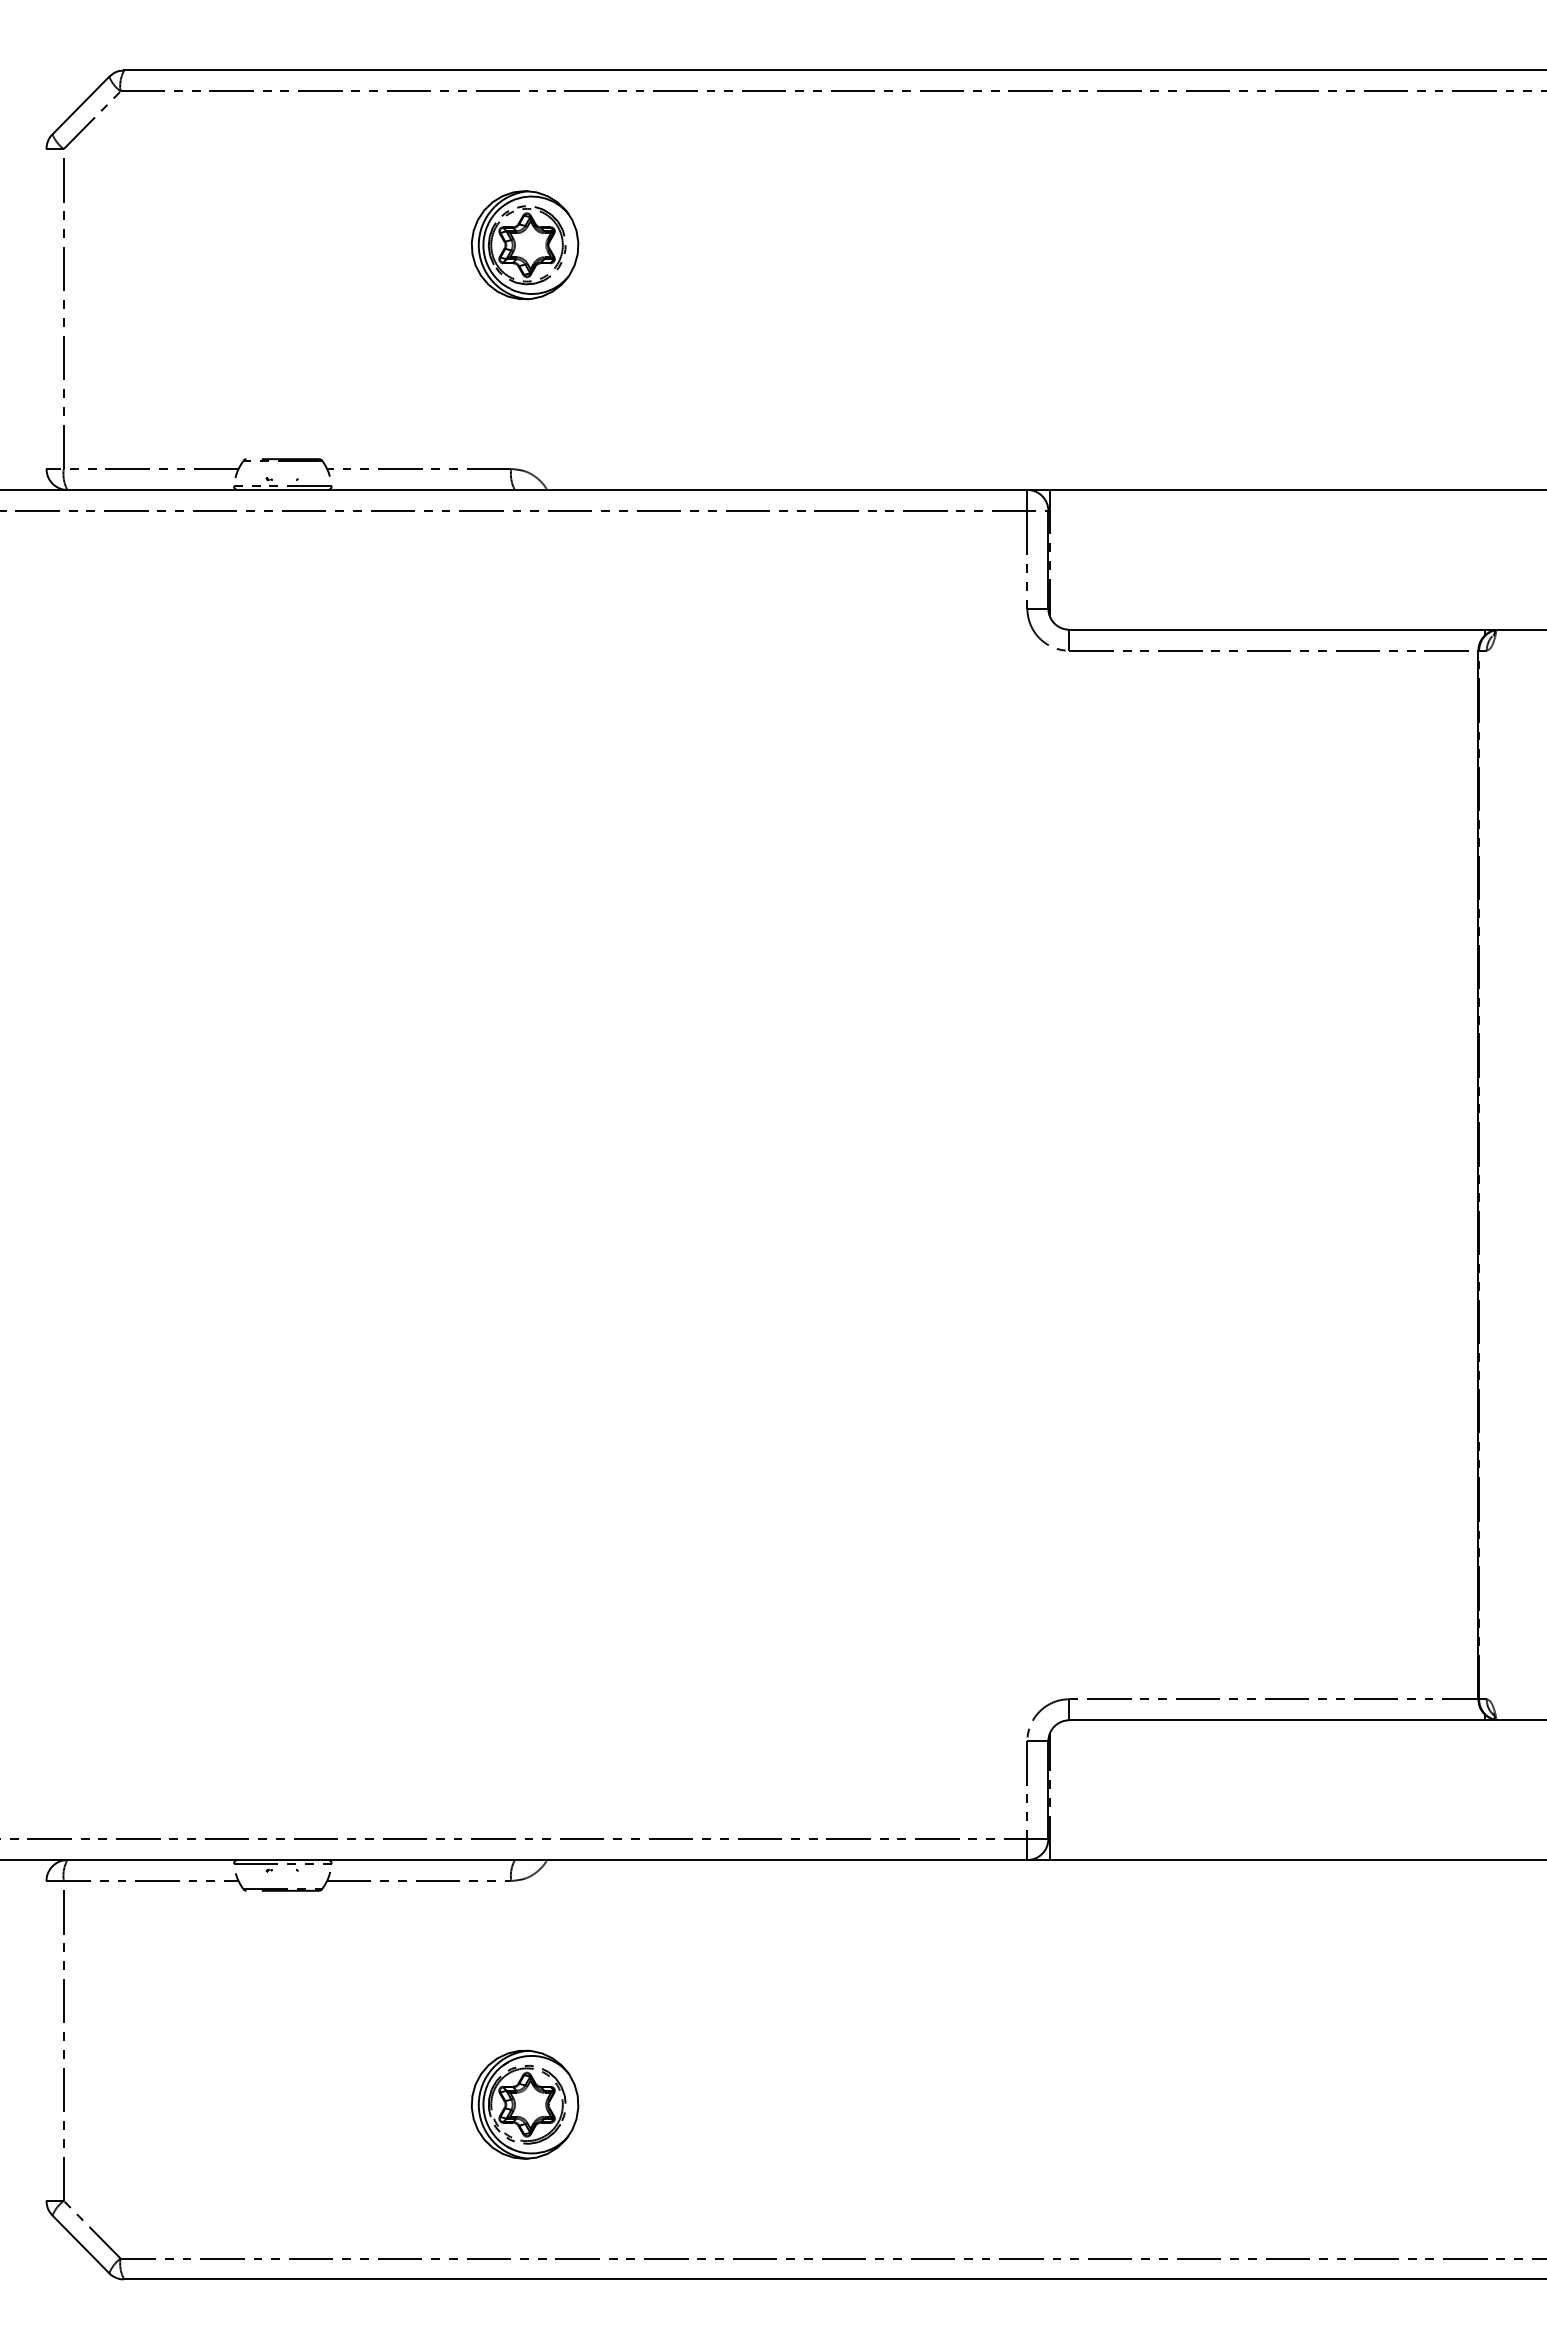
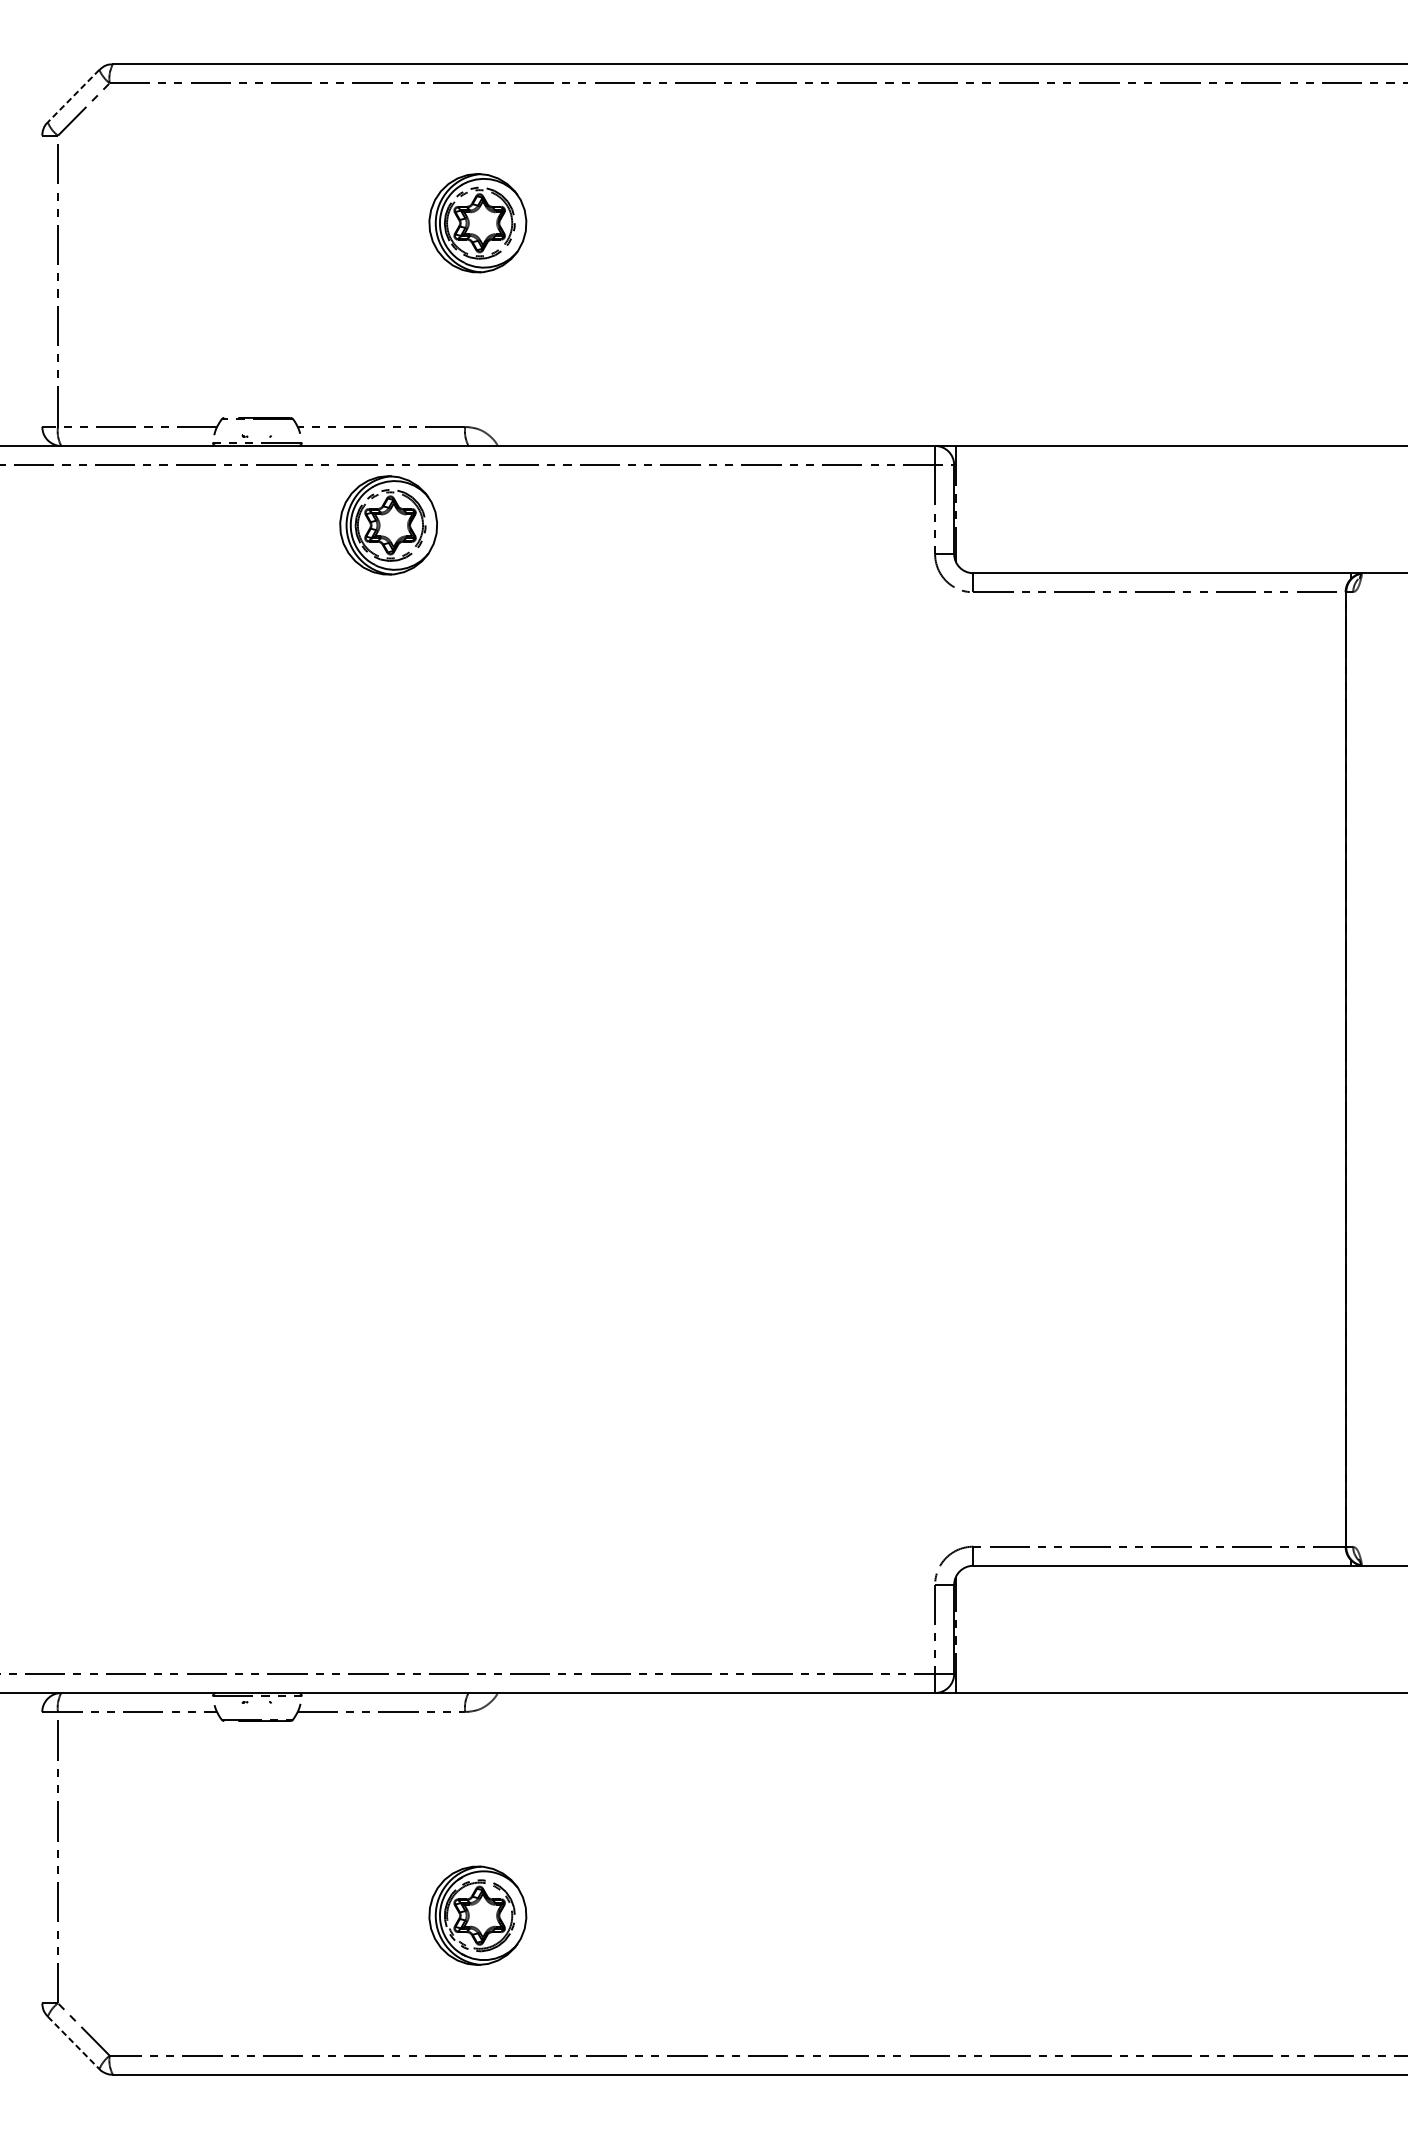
line: (80, 105) -> (73, 96), solid -> dashed
part: (426, 577) -> (388, 525), added
line: (81, 2244) -> (74, 2042), solid -> dashed

